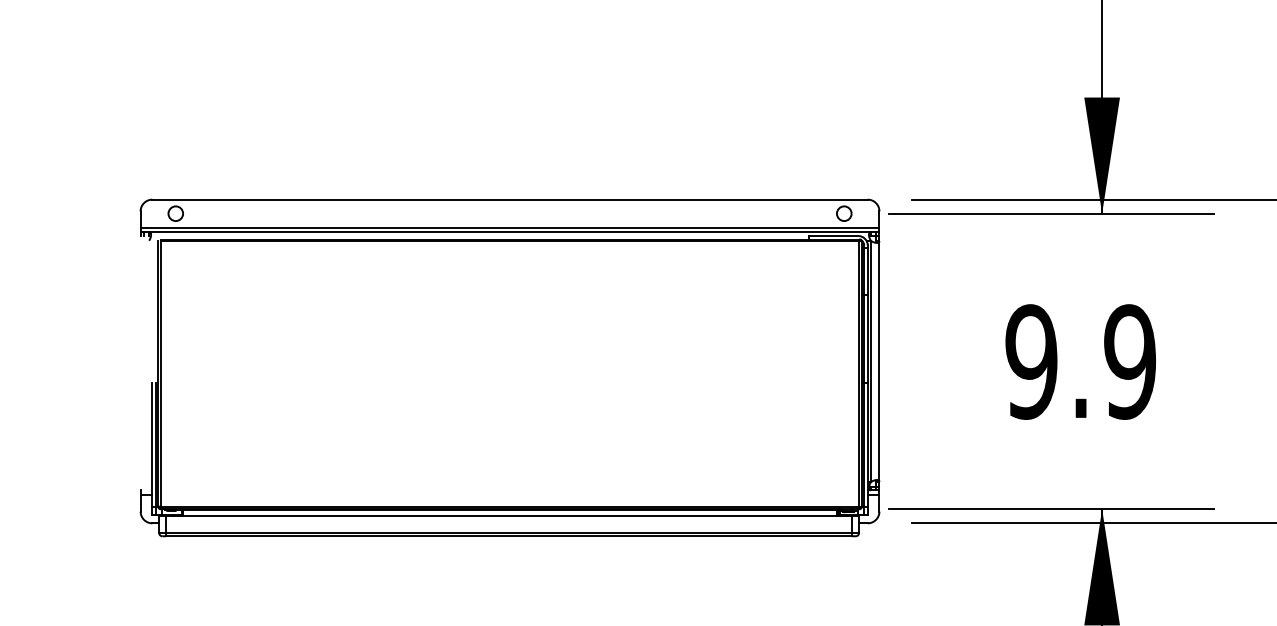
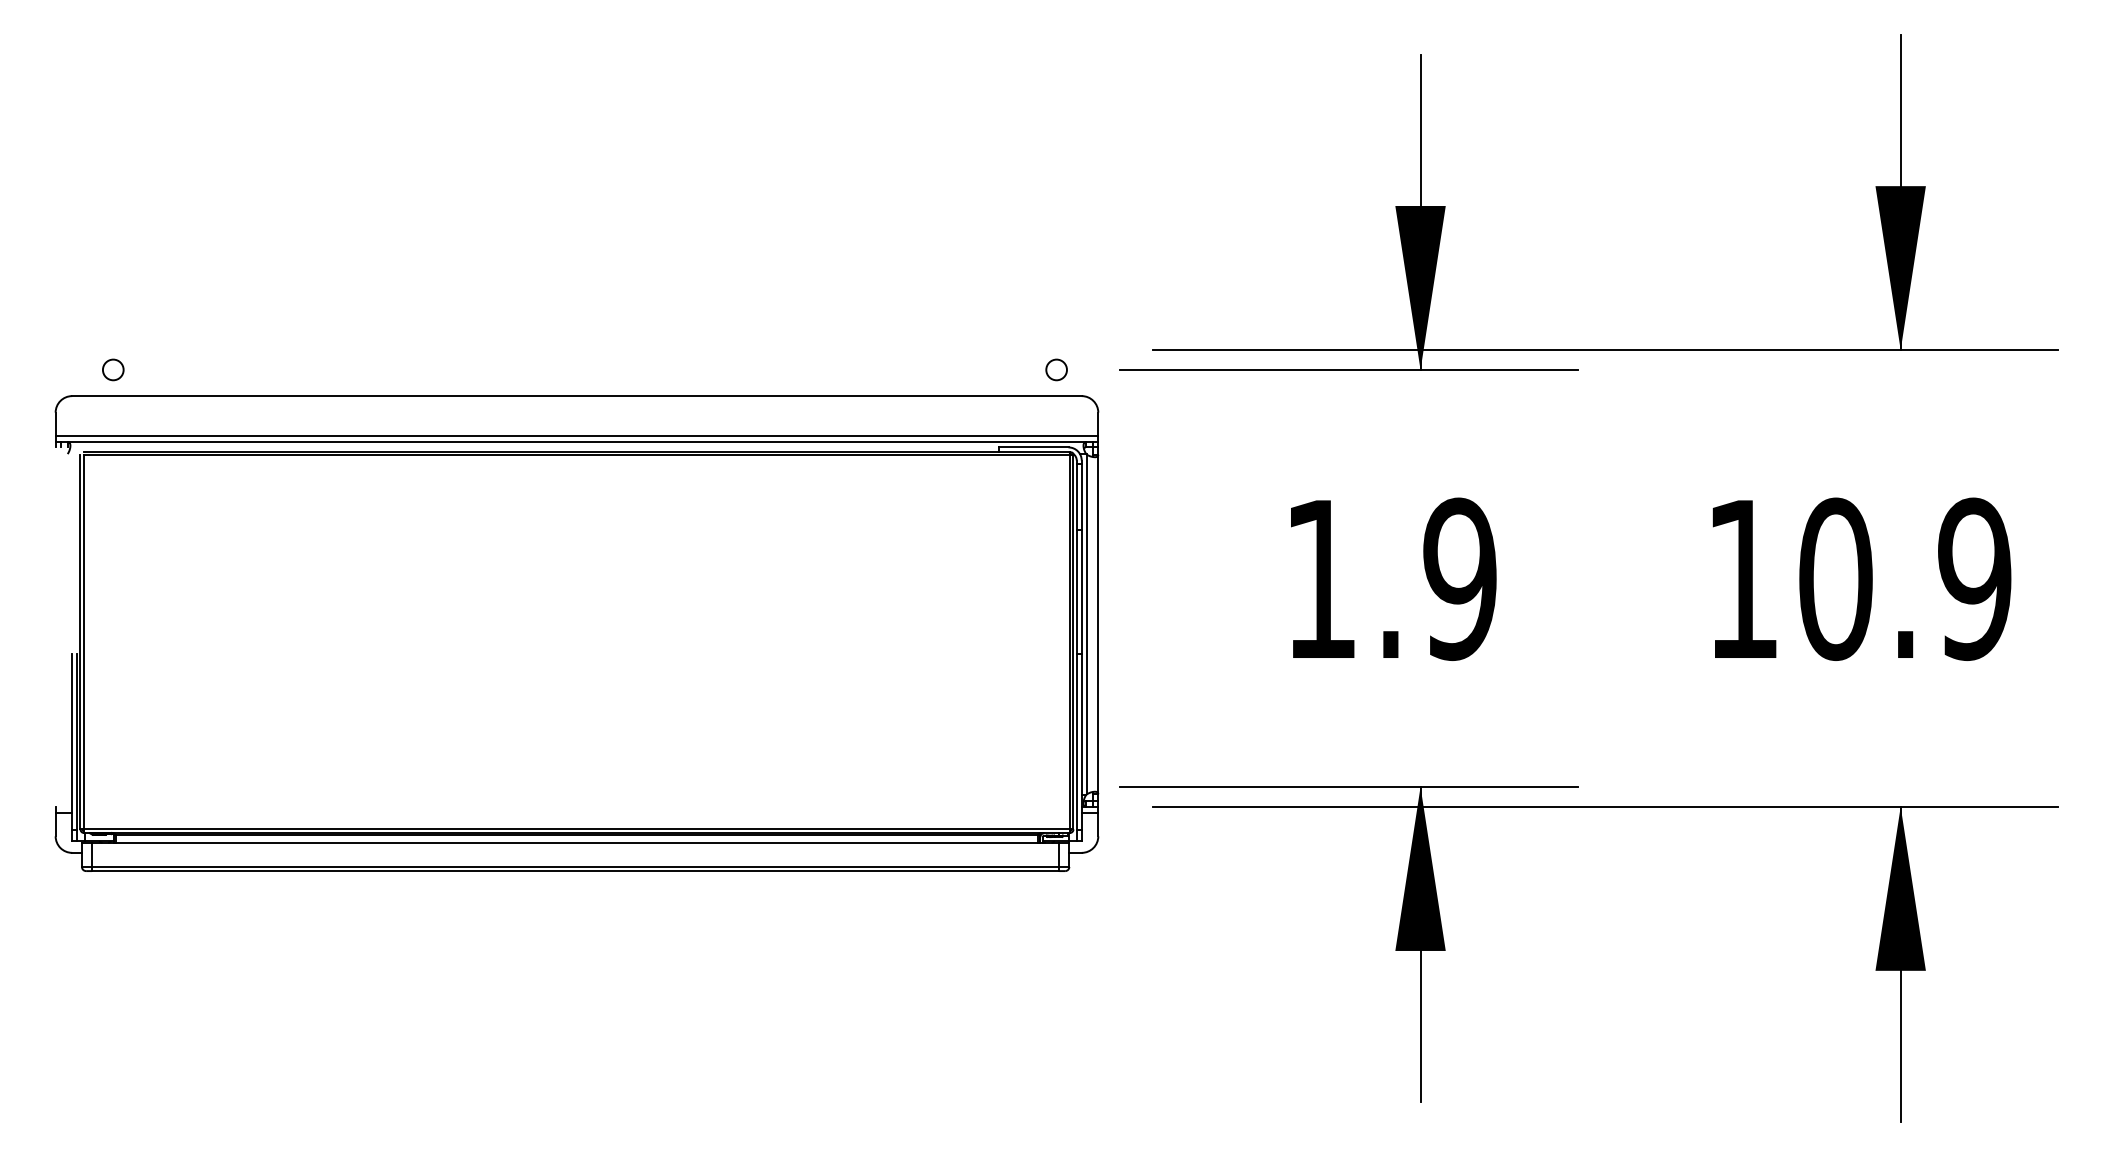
text: (1031, 362) -> (1320, 579), 9.9 -> 1.9
part: (509, 367) -> (576, 633), moved

